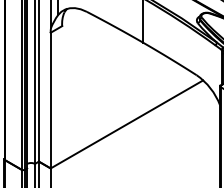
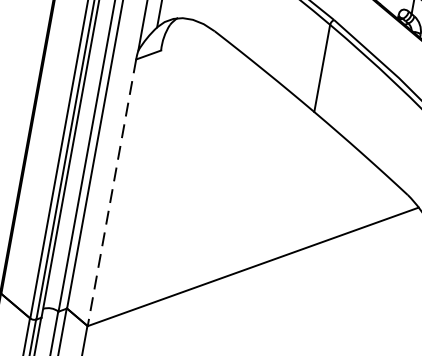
line: (50, 100) -> (111, 192), solid -> dashed

